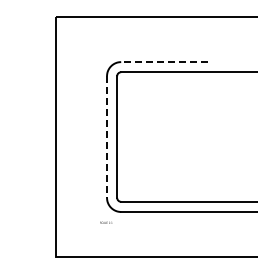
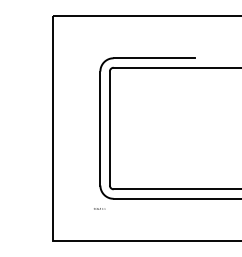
line: (164, 62) -> (154, 58), dashed -> solid
line: (107, 137) -> (100, 128), dashed -> solid

